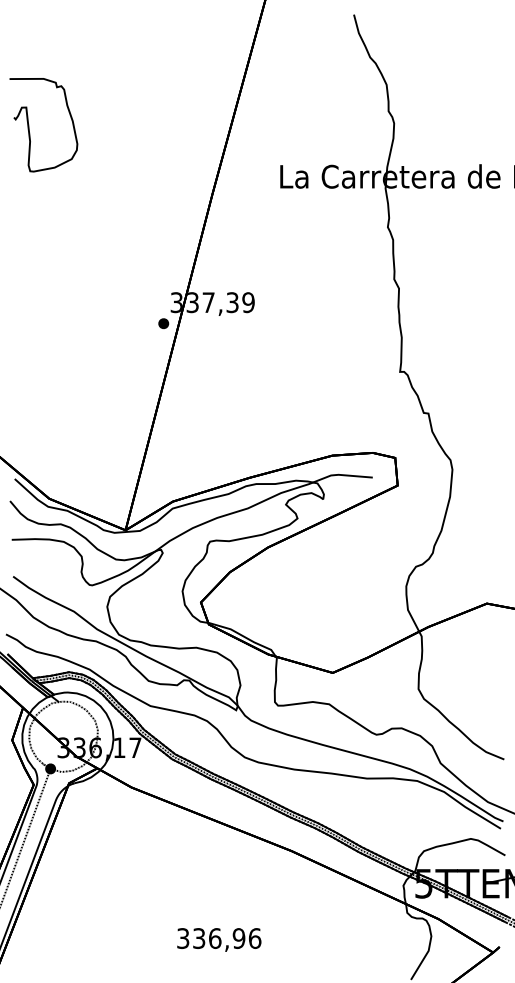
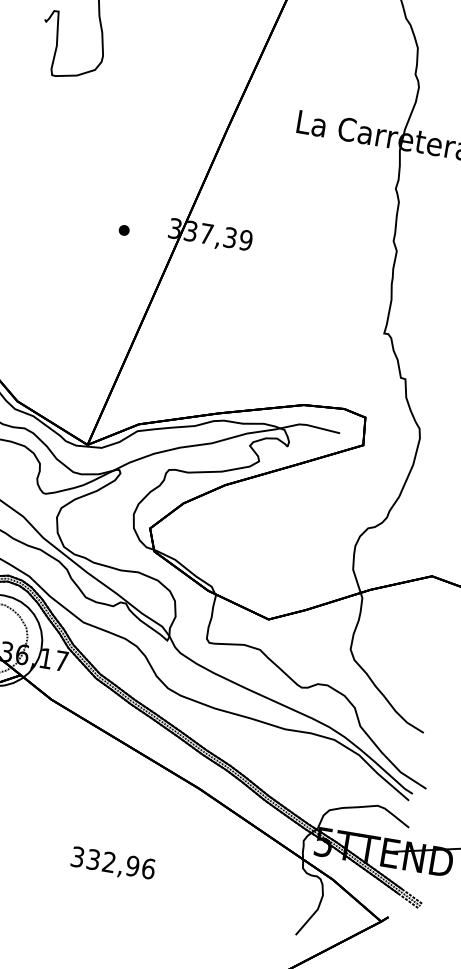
part: (163, 323) -> (124, 230), moved
text: (215, 938) -> (109, 862), 336,96 -> 332,96

